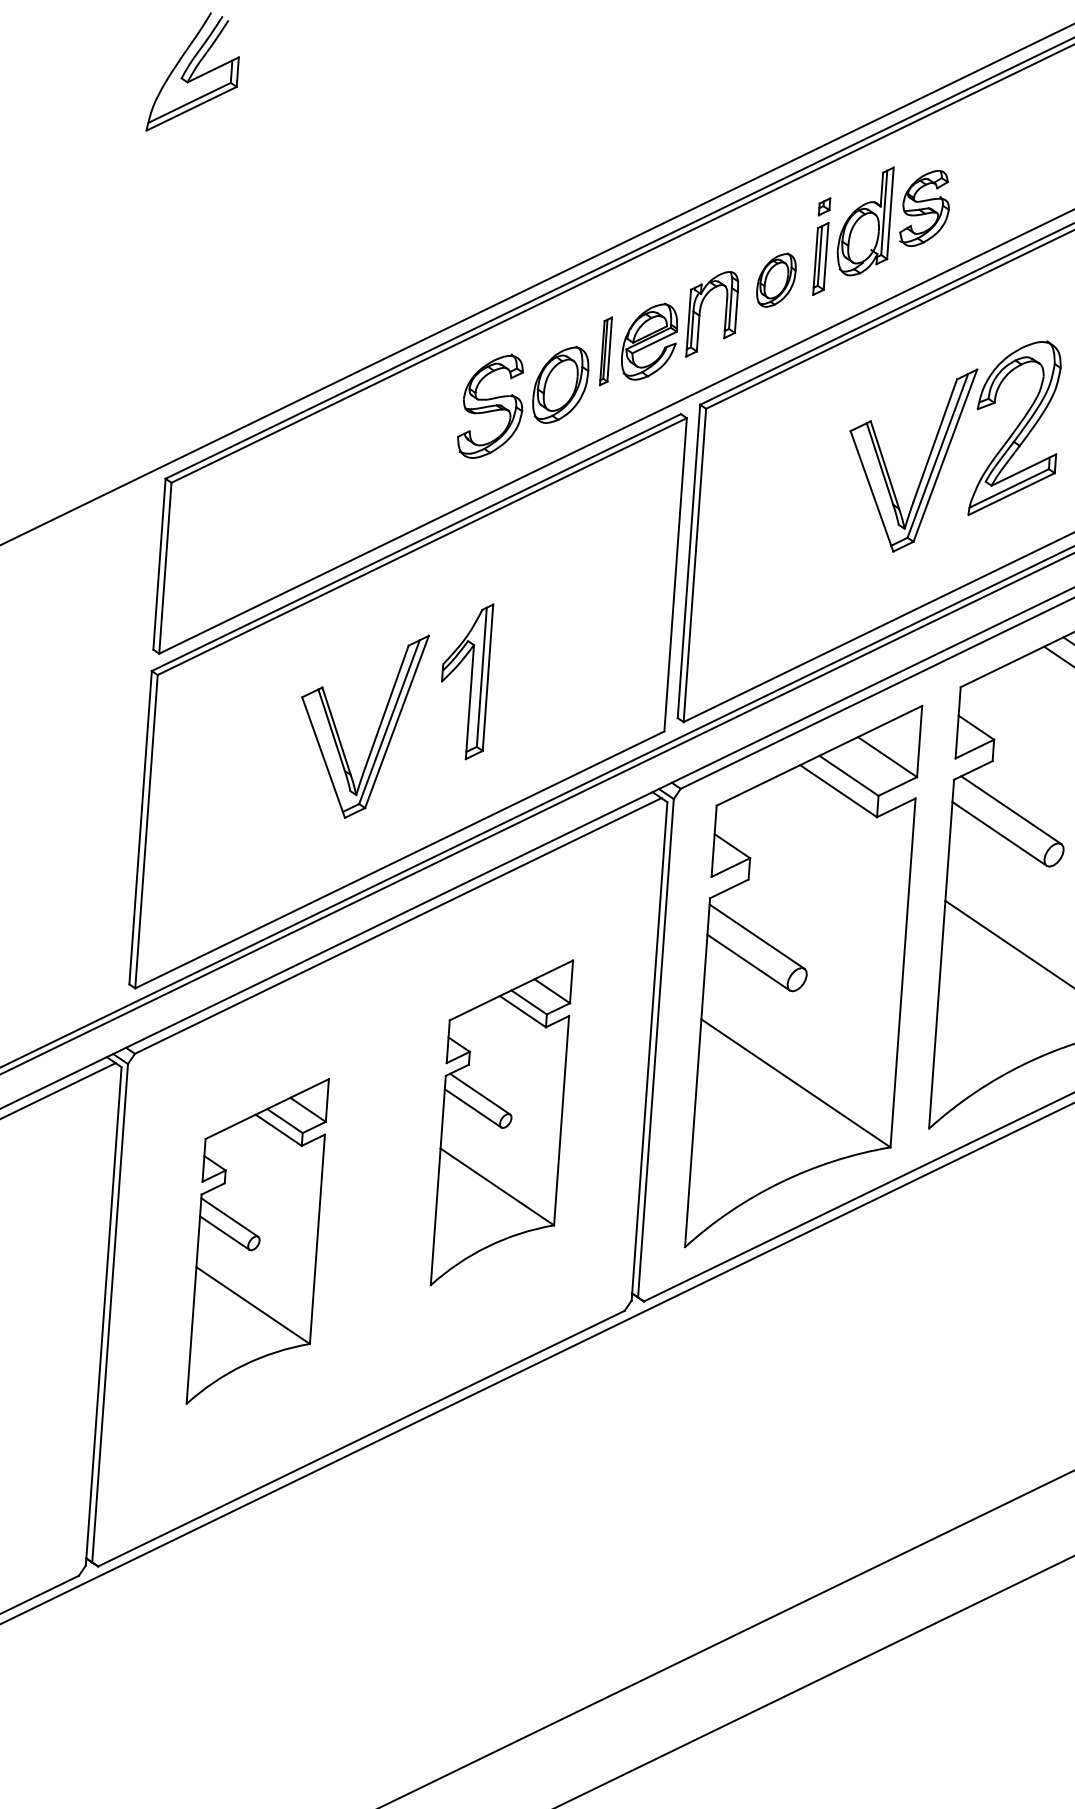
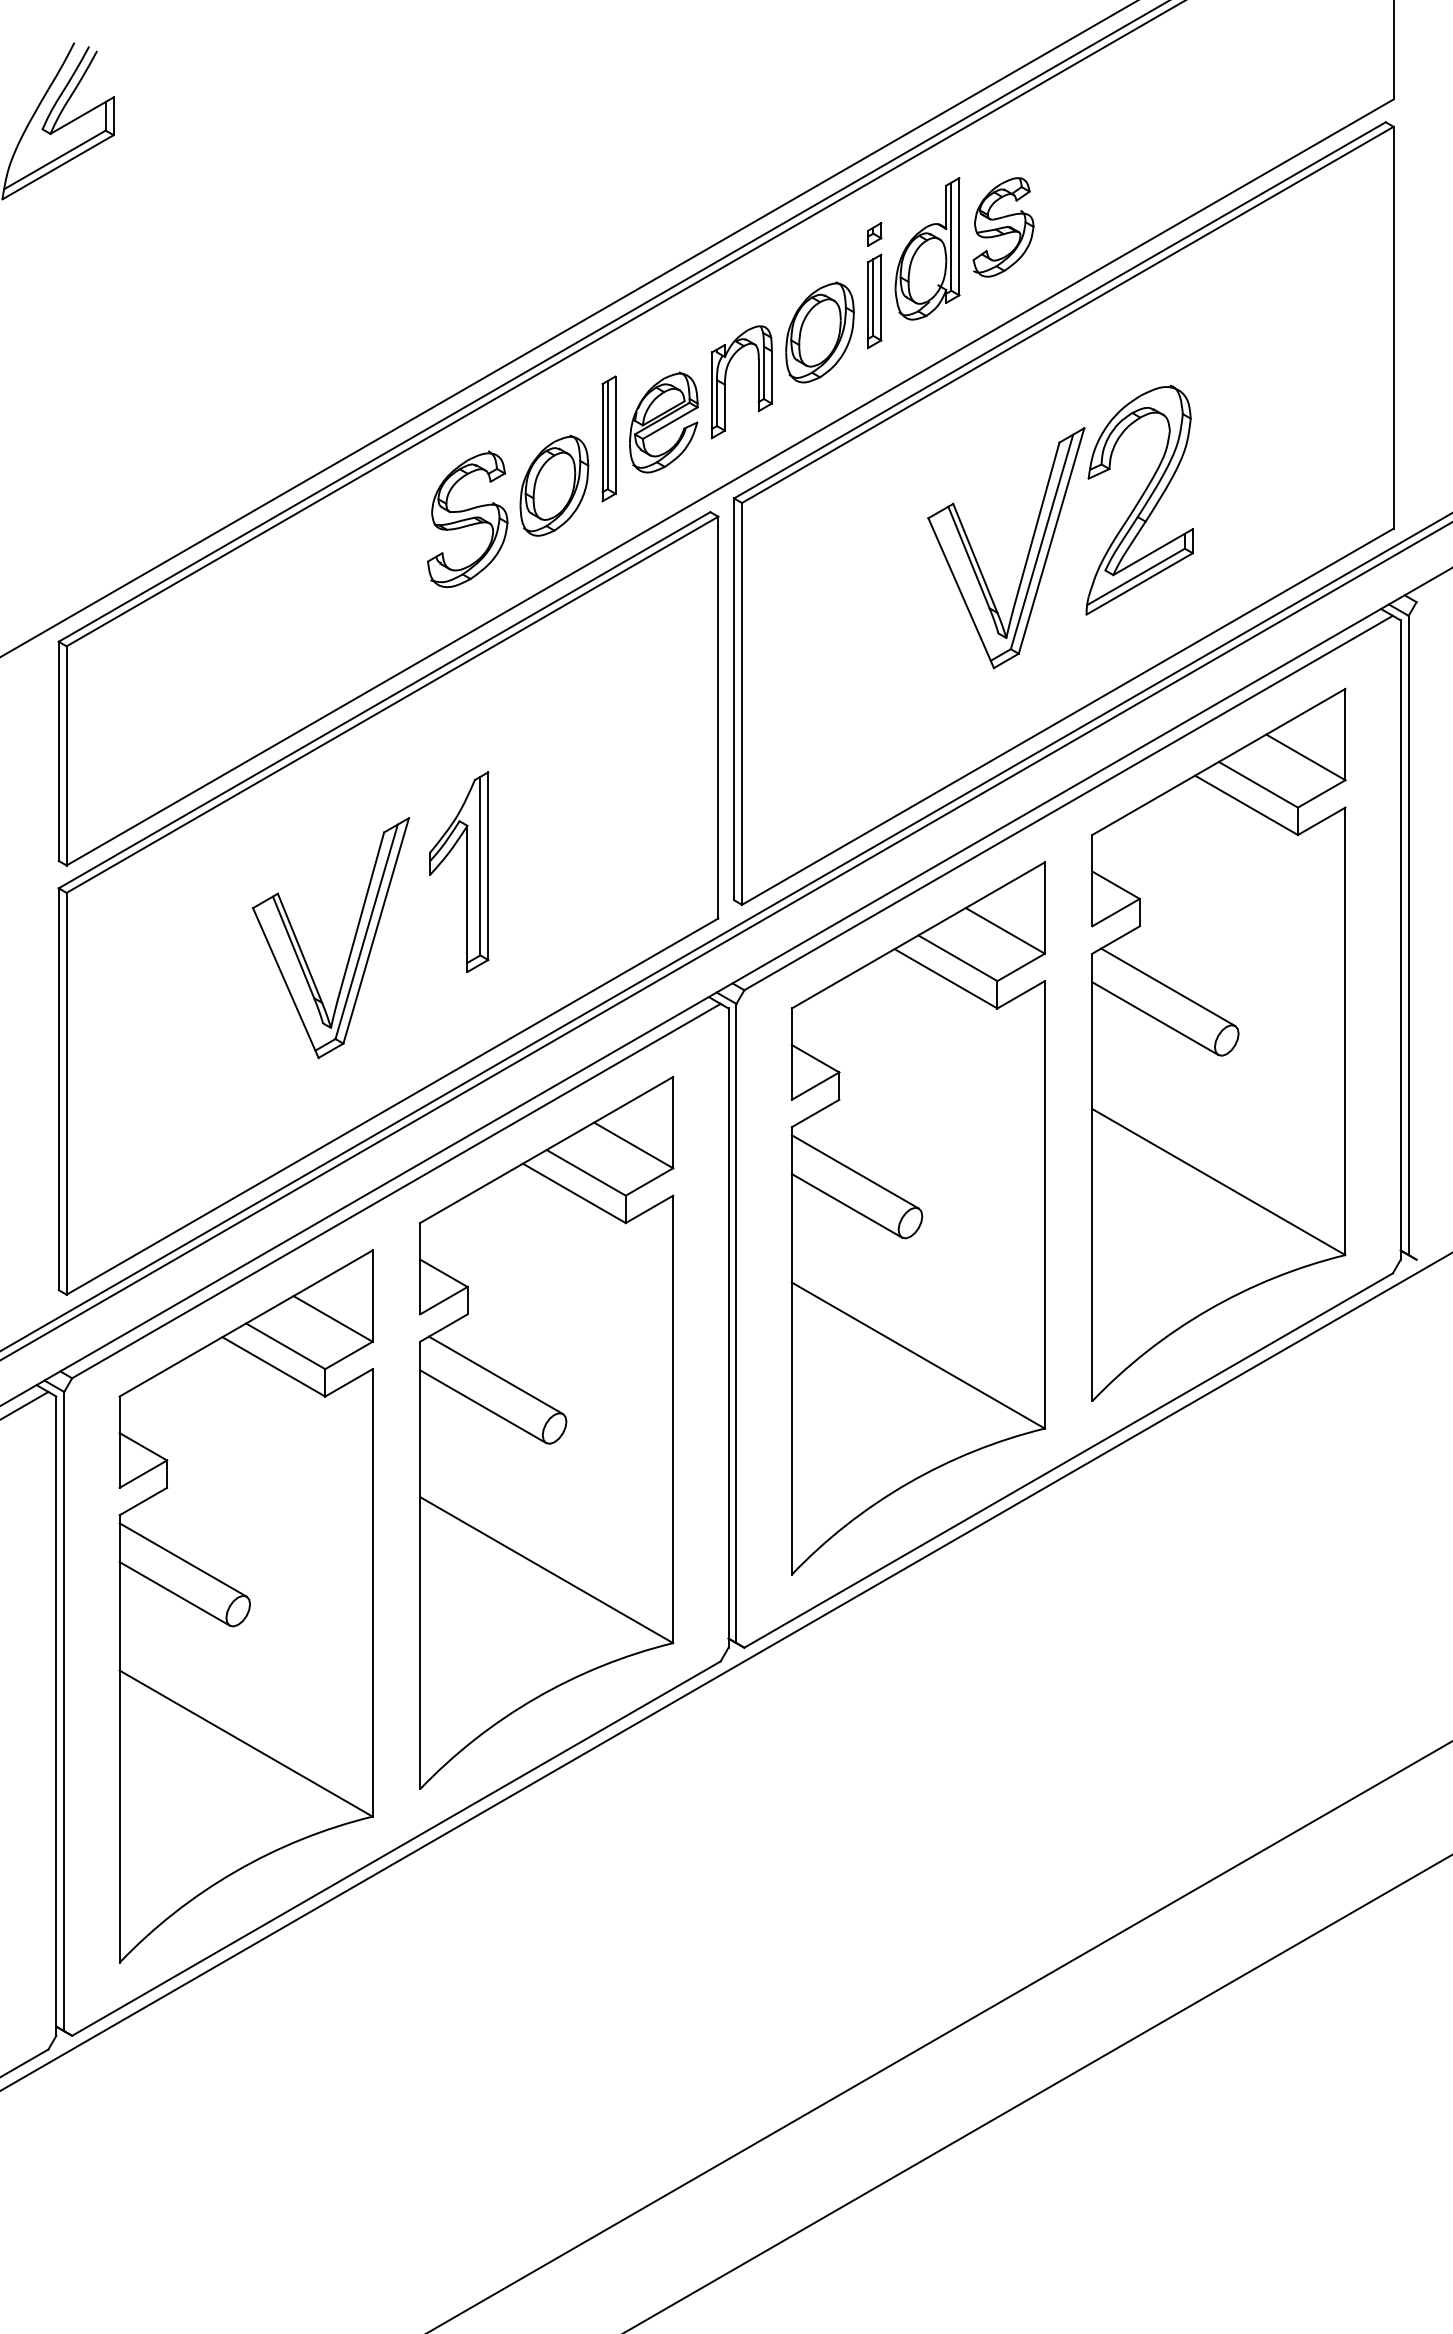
part: (776, 280) -> (819, 332), size x1.43
part: (605, 351) -> (608, 438), size x1.43
part: (501, 1122) -> (546, 1432), size x1.67
part: (257, 1241) -> (245, 1606), size x1.67

